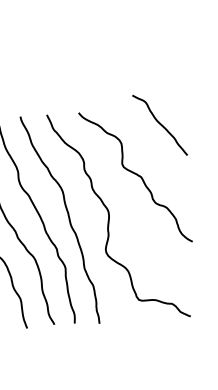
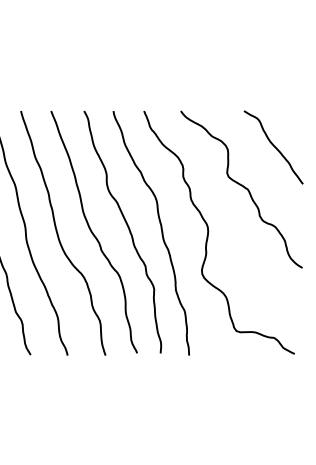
curve: (159, 124) -> (273, 146), moved

